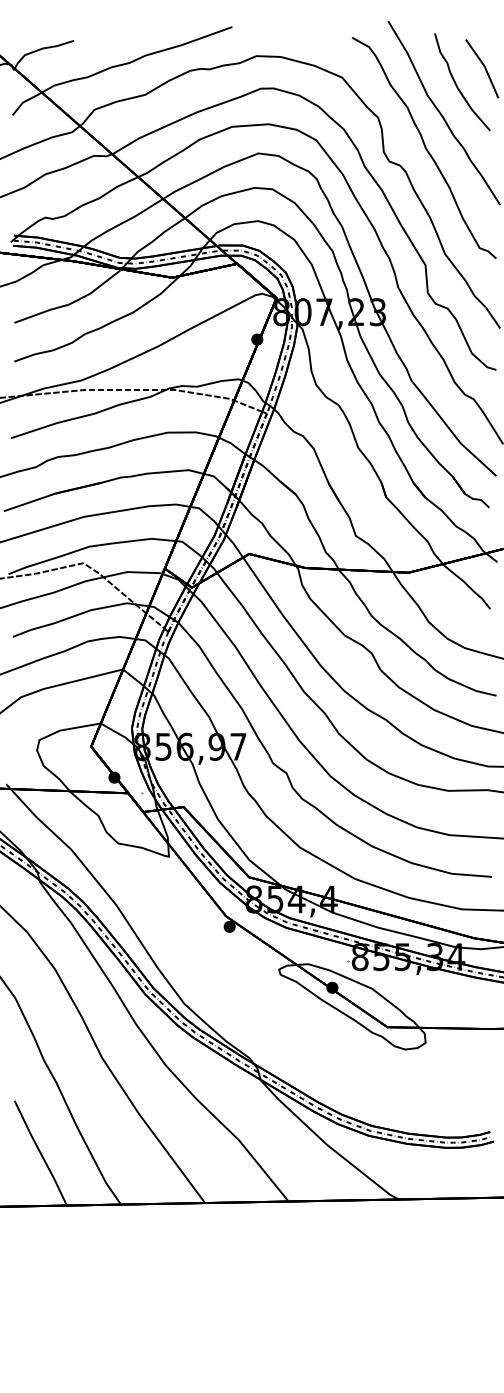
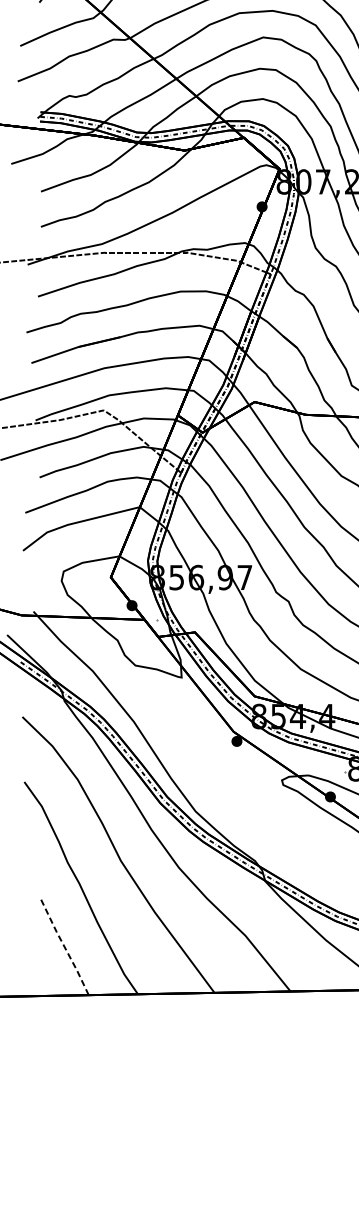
line: (40, 1153) -> (64, 947), solid -> dashed

